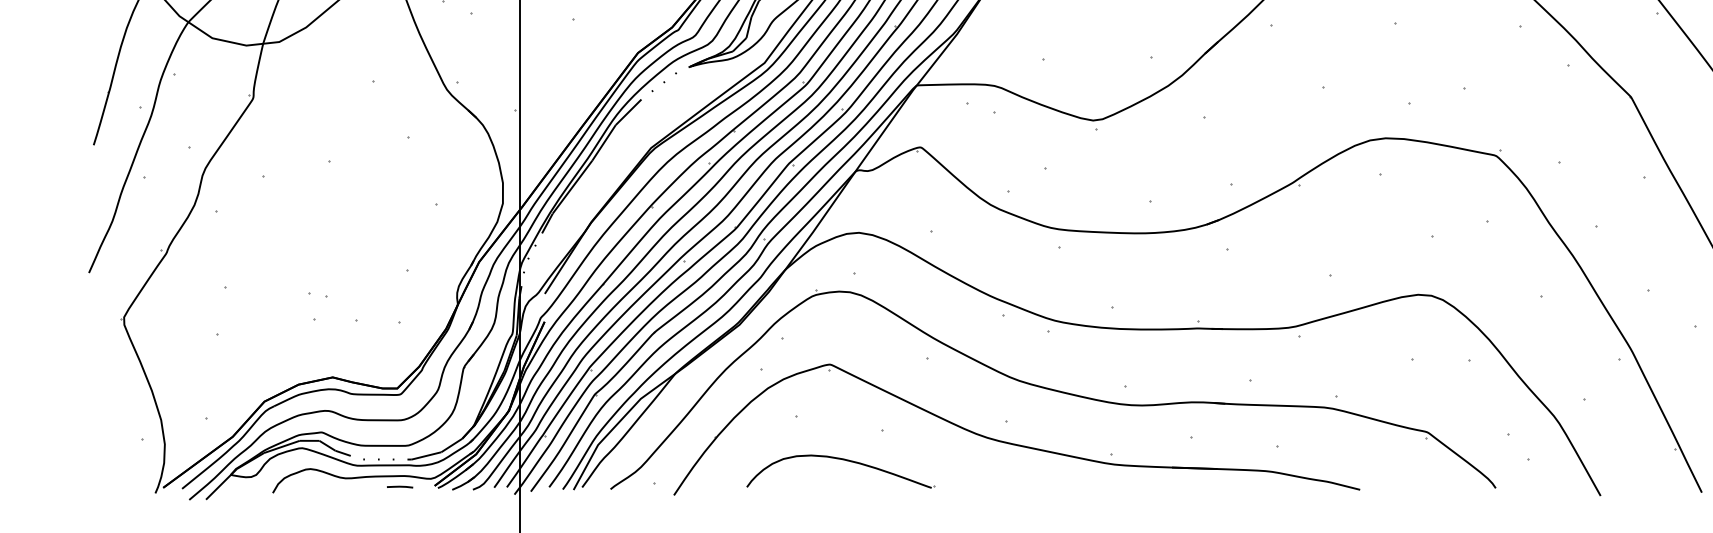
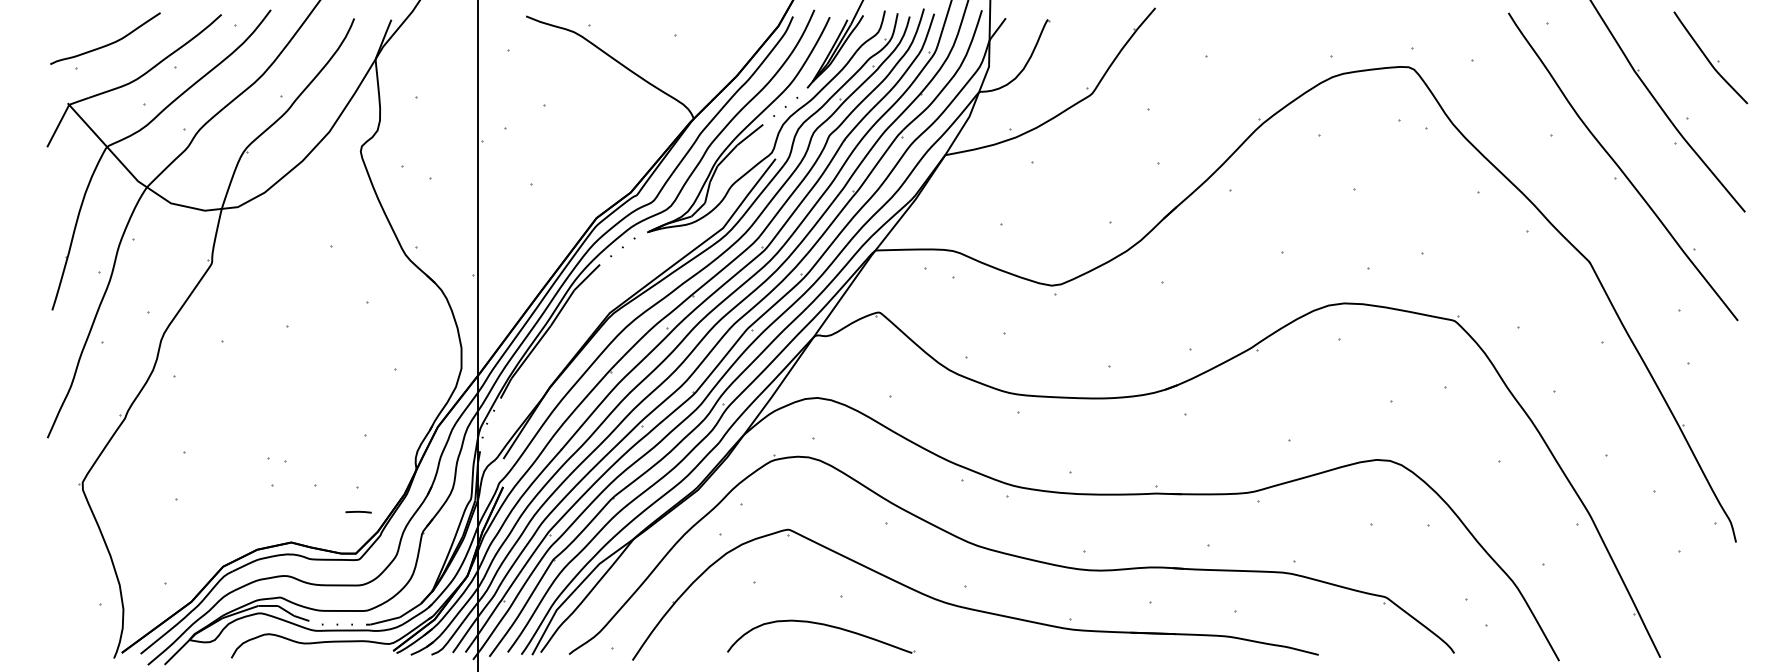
part: (841, 460) -> (822, 625), moved
line: (399, 486) -> (358, 511), moved

